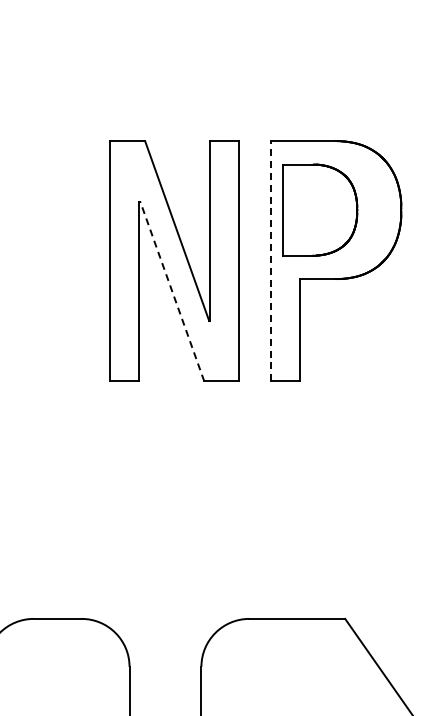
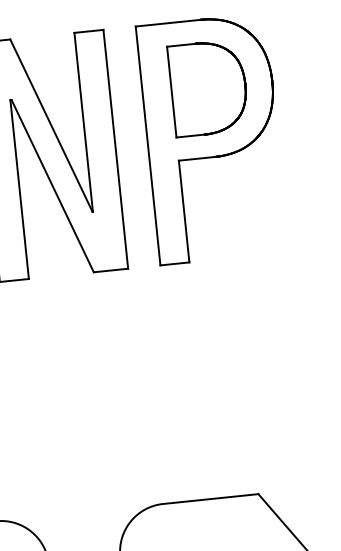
part: (320, 209) -> (208, 87), moved
line: (271, 260) -> (148, 145), dashed -> solid
line: (172, 290) -> (52, 185), dashed -> solid

